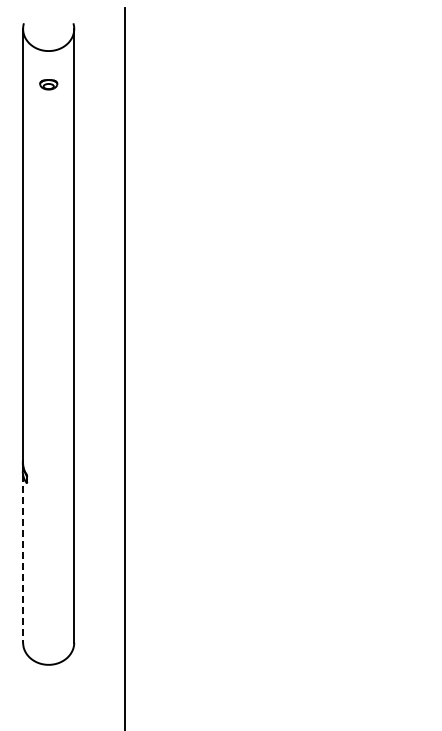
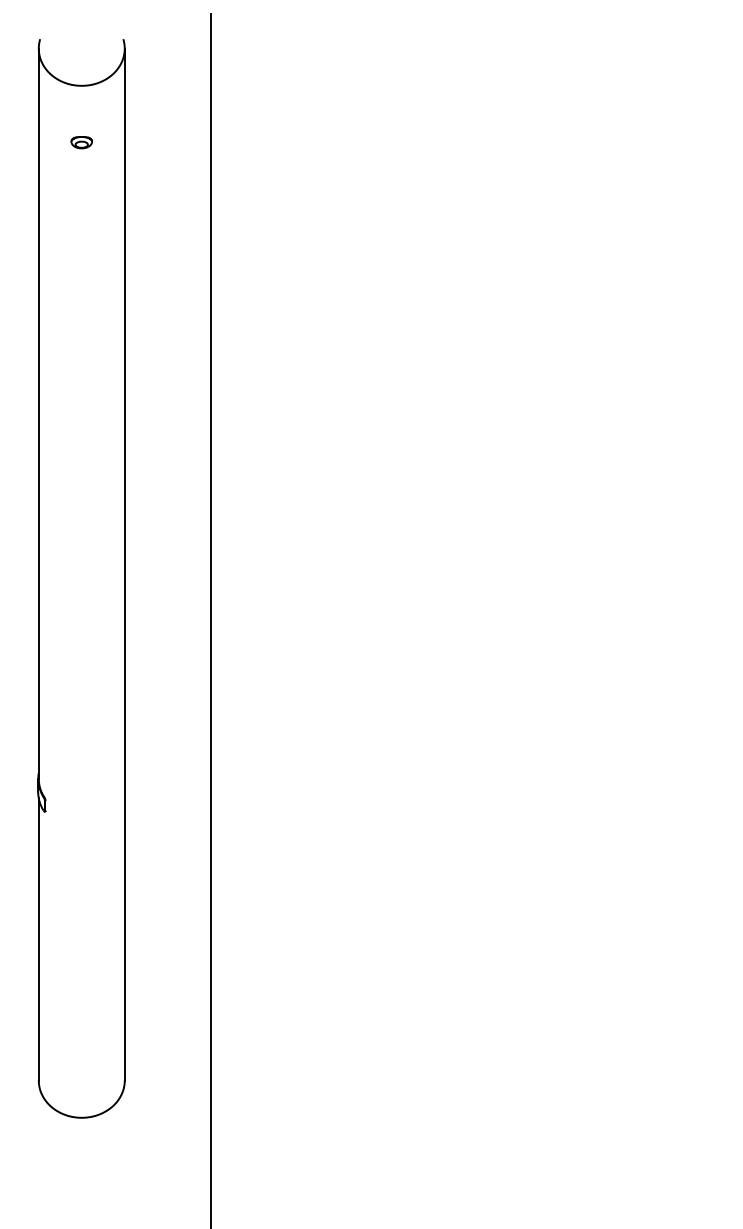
part: (48, 84) -> (81, 142), size x0.71
line: (23, 558) -> (39, 938), dashed -> solid

